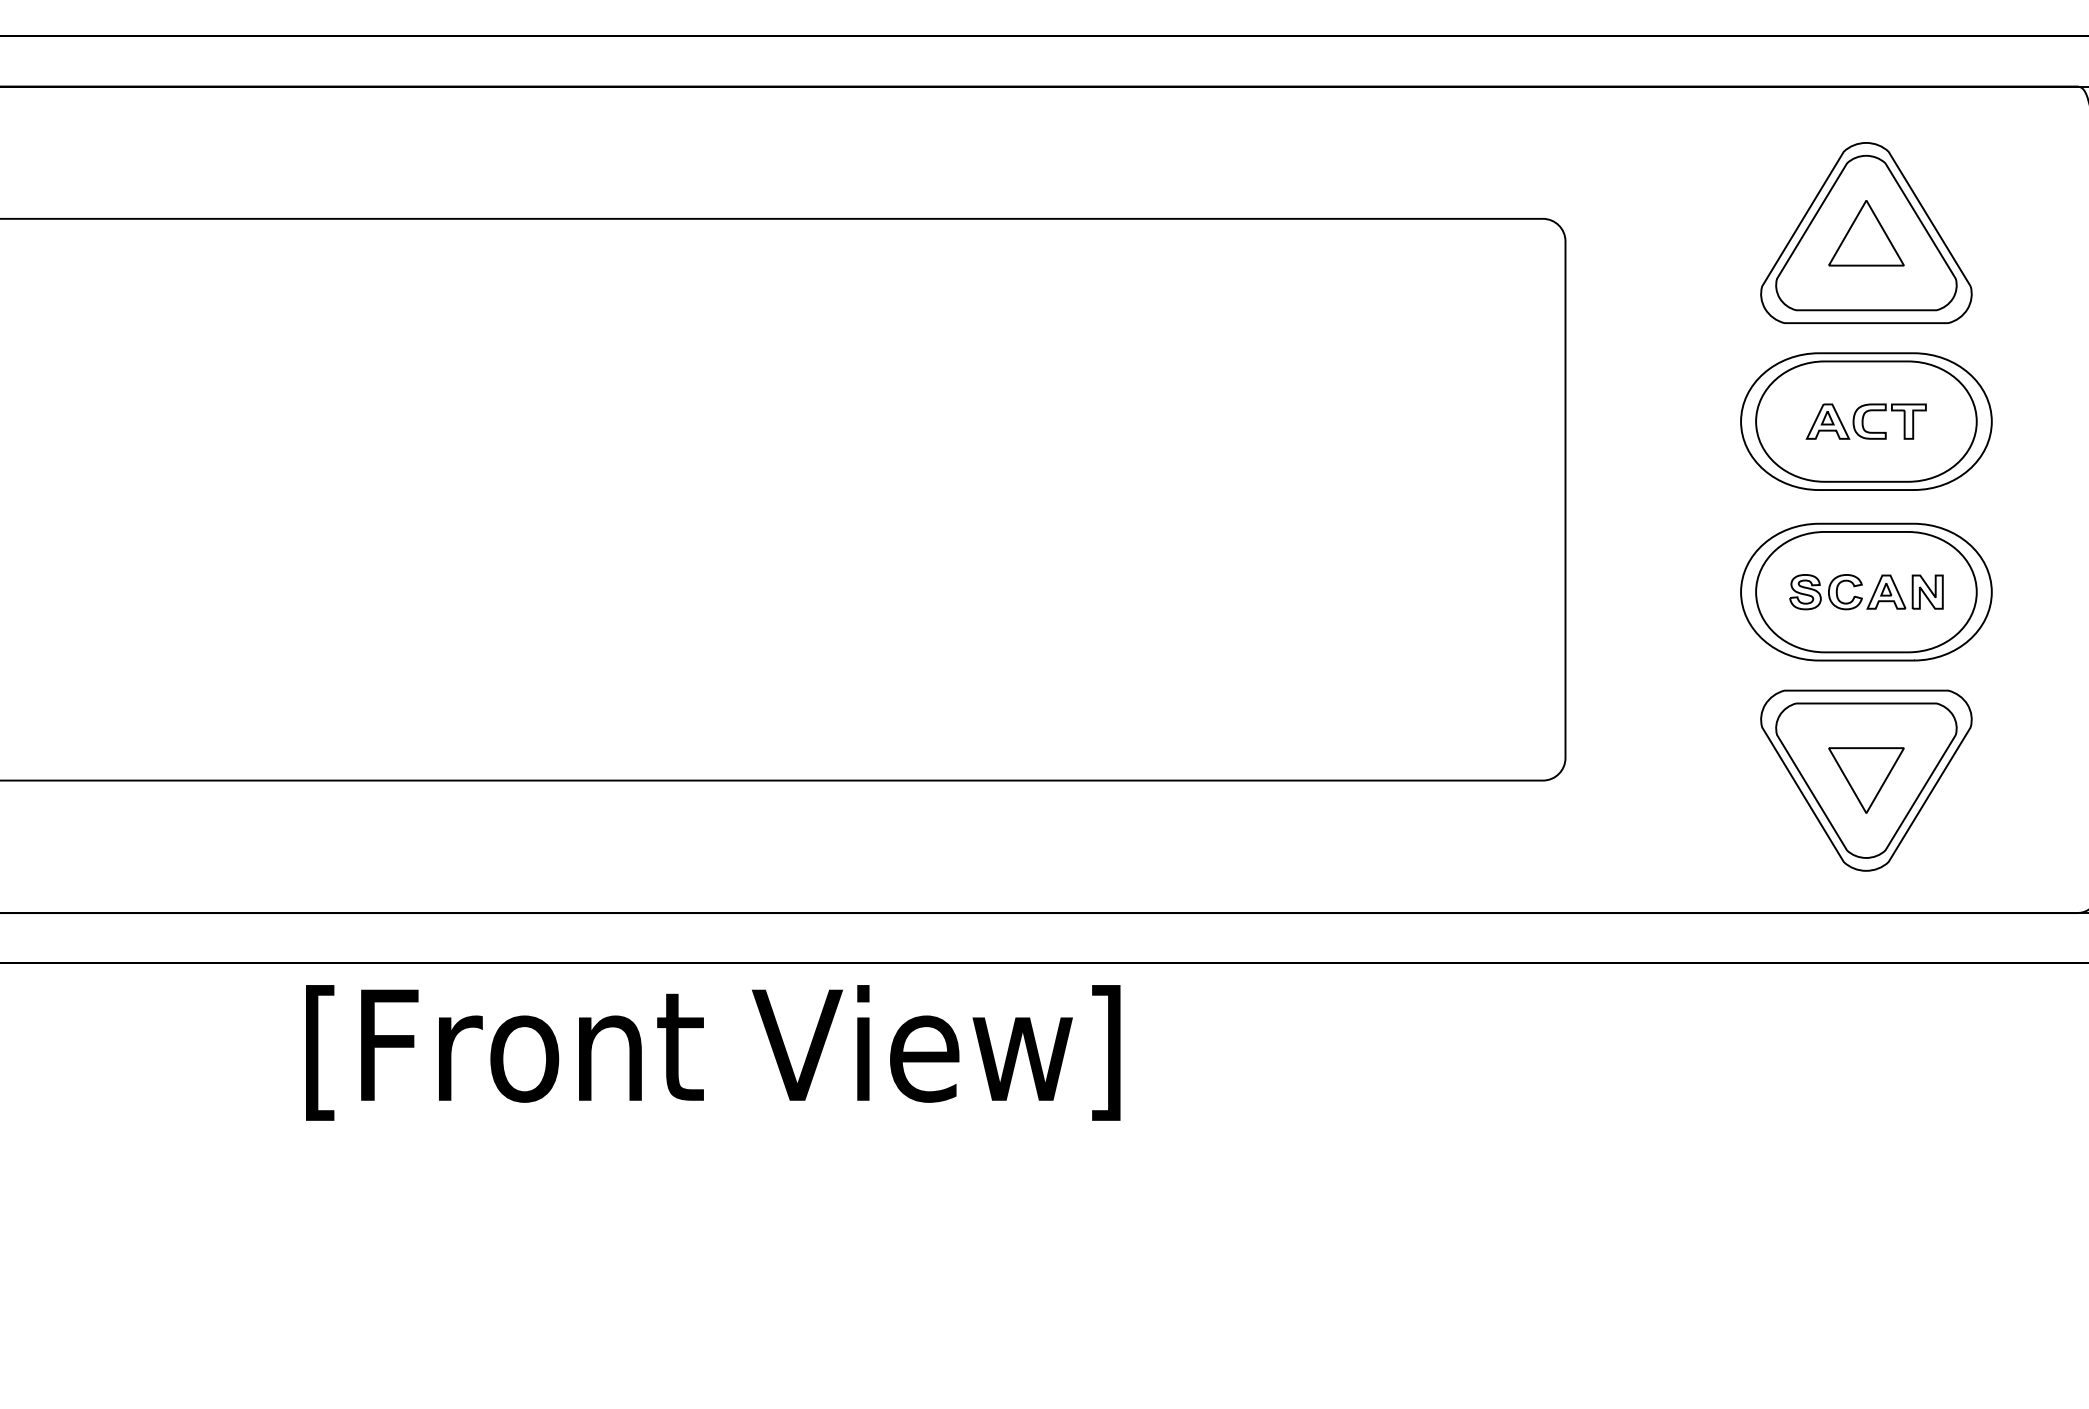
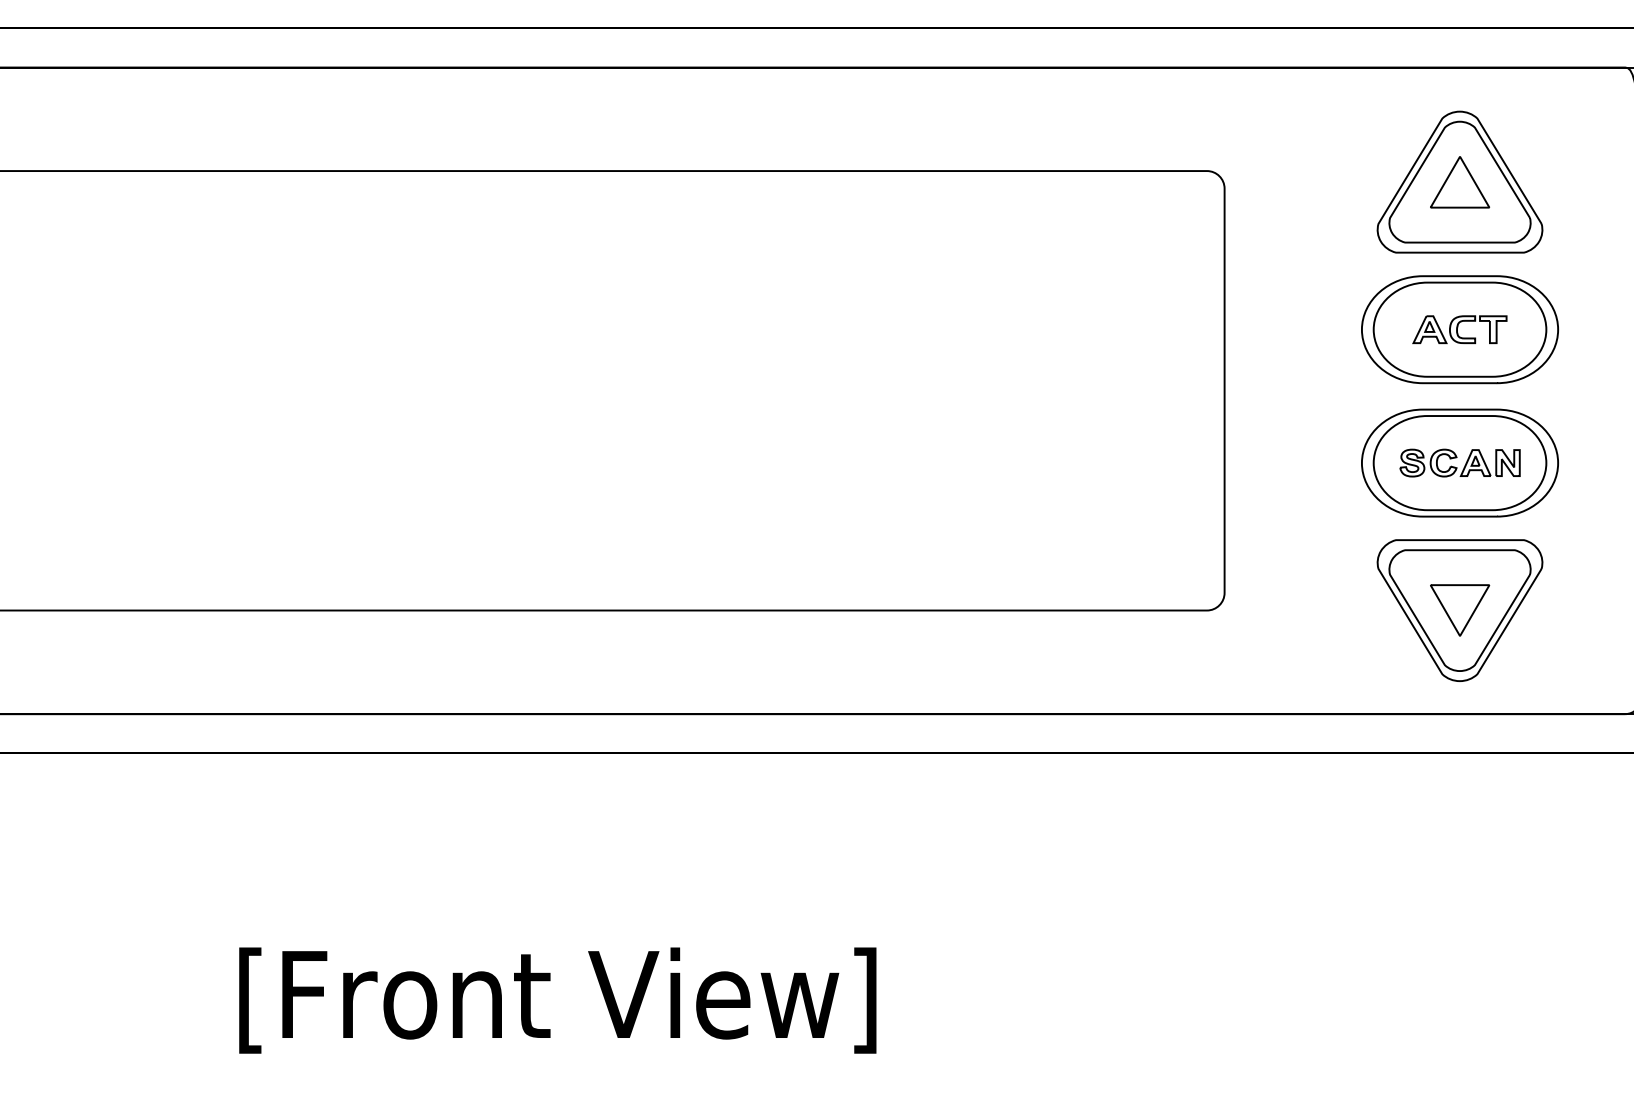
text: (712, 1052) -> (557, 1000), moved

